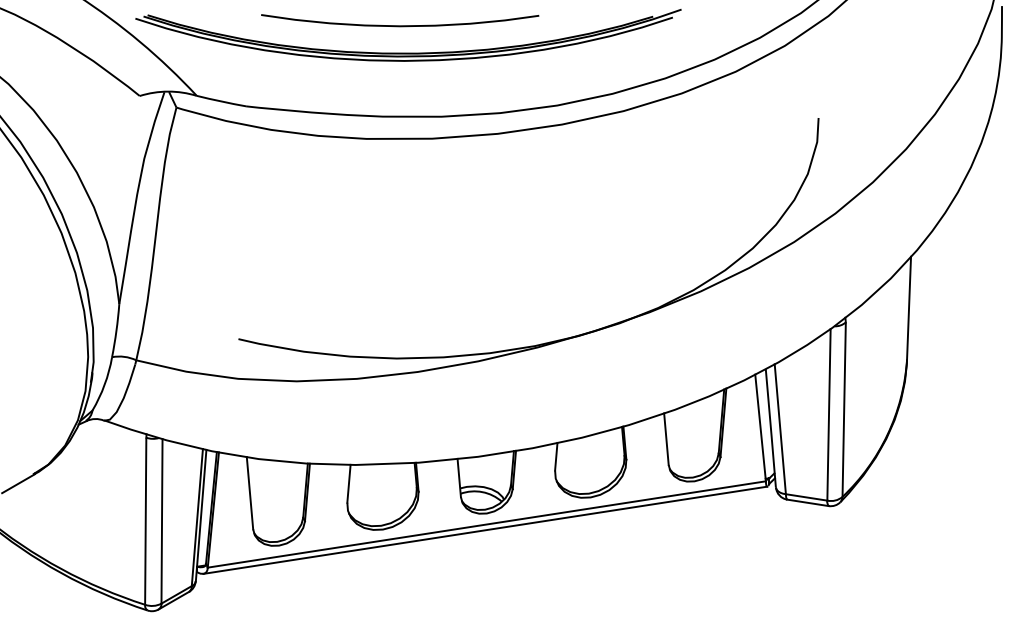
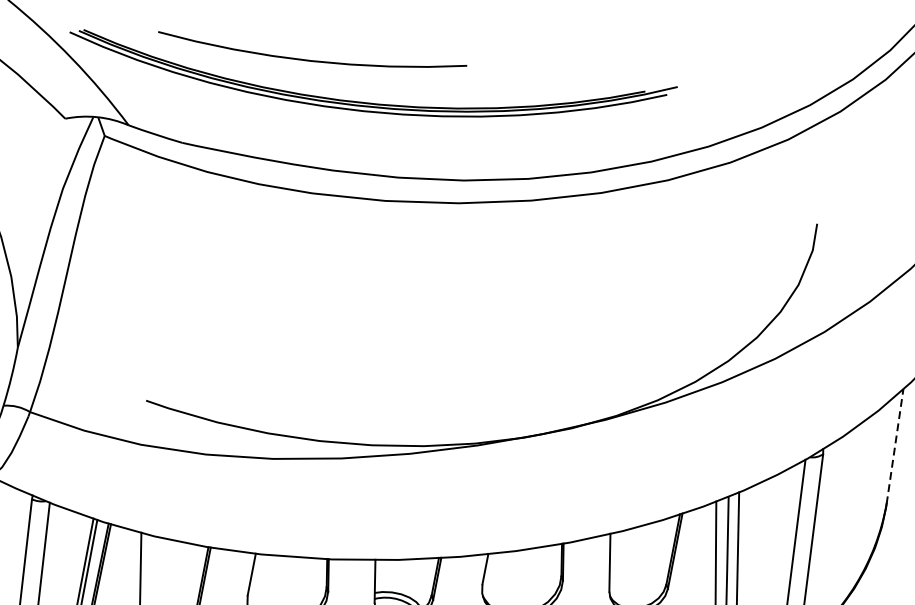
curve: (400, 25) -> (311, 60), moved
line: (909, 308) -> (895, 446), solid -> dashed

